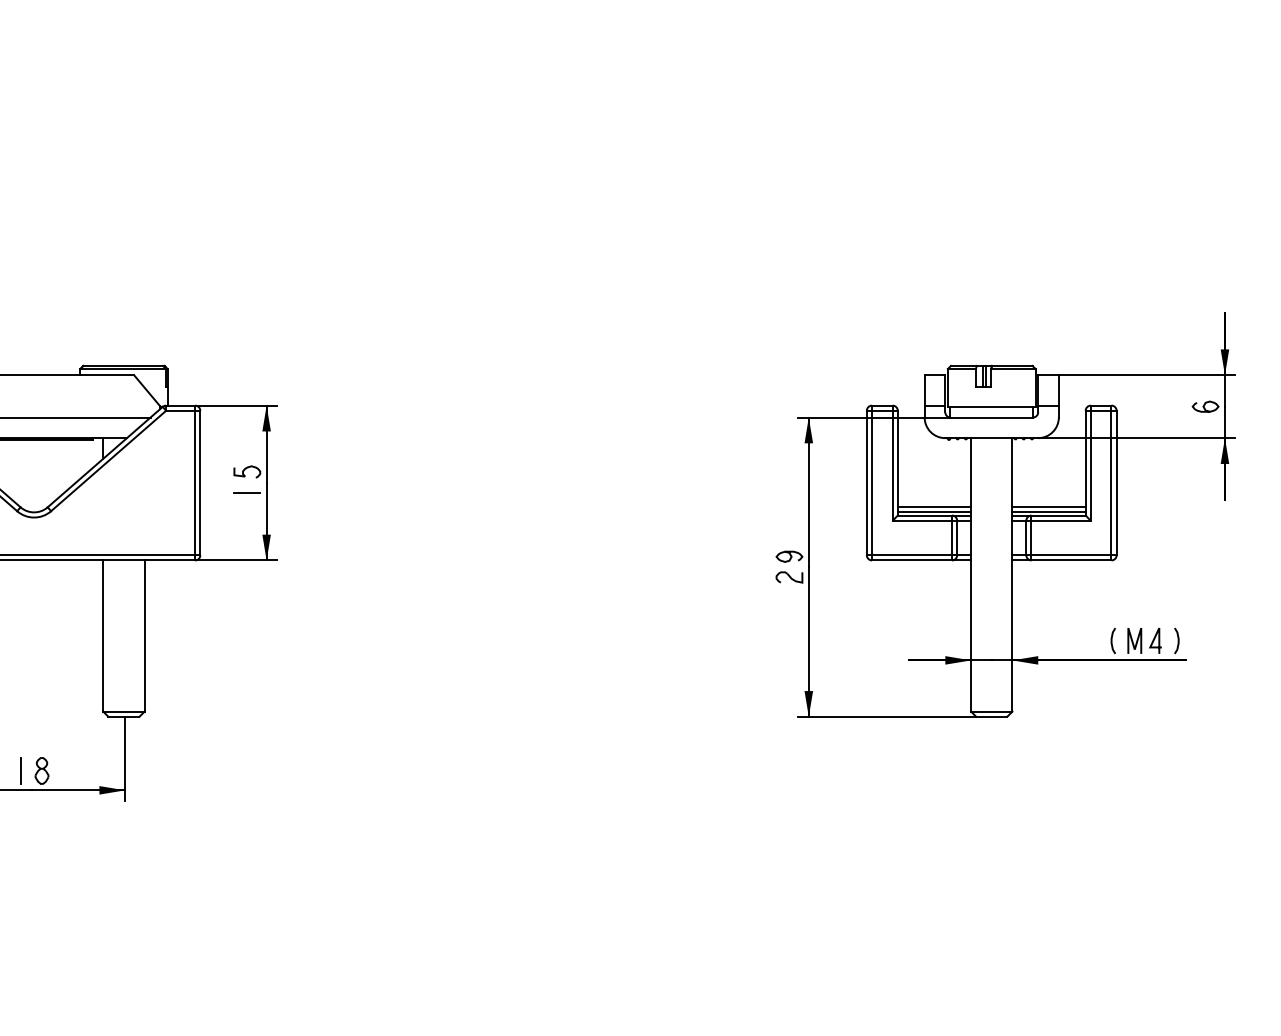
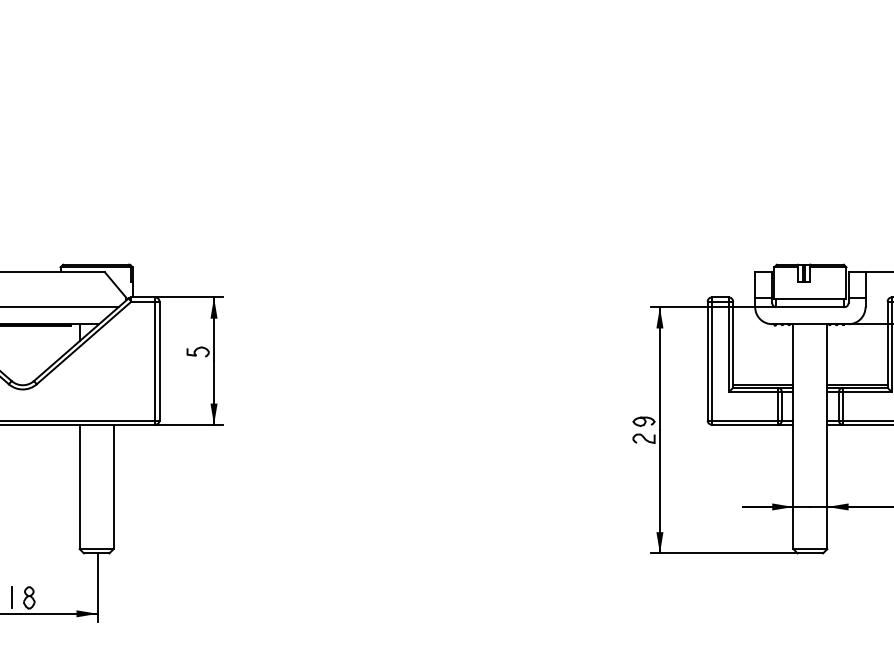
line: (247, 493) -> (198, 369), removed
line: (934, 507) -> (763, 381), removed
line: (1048, 507) -> (857, 381), removed

